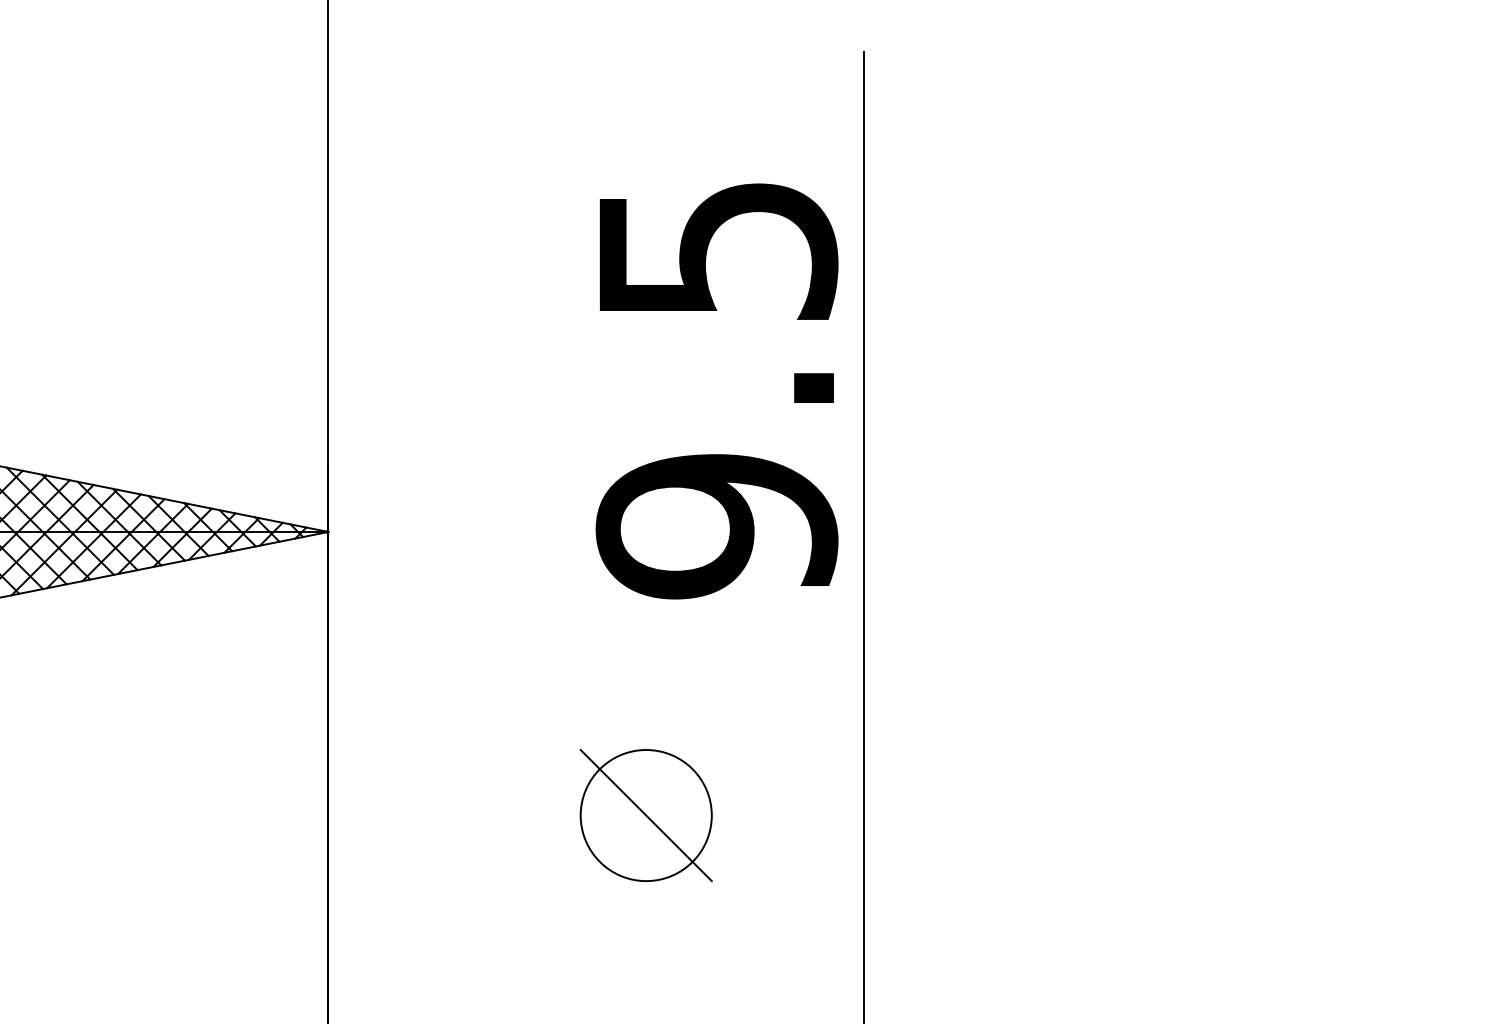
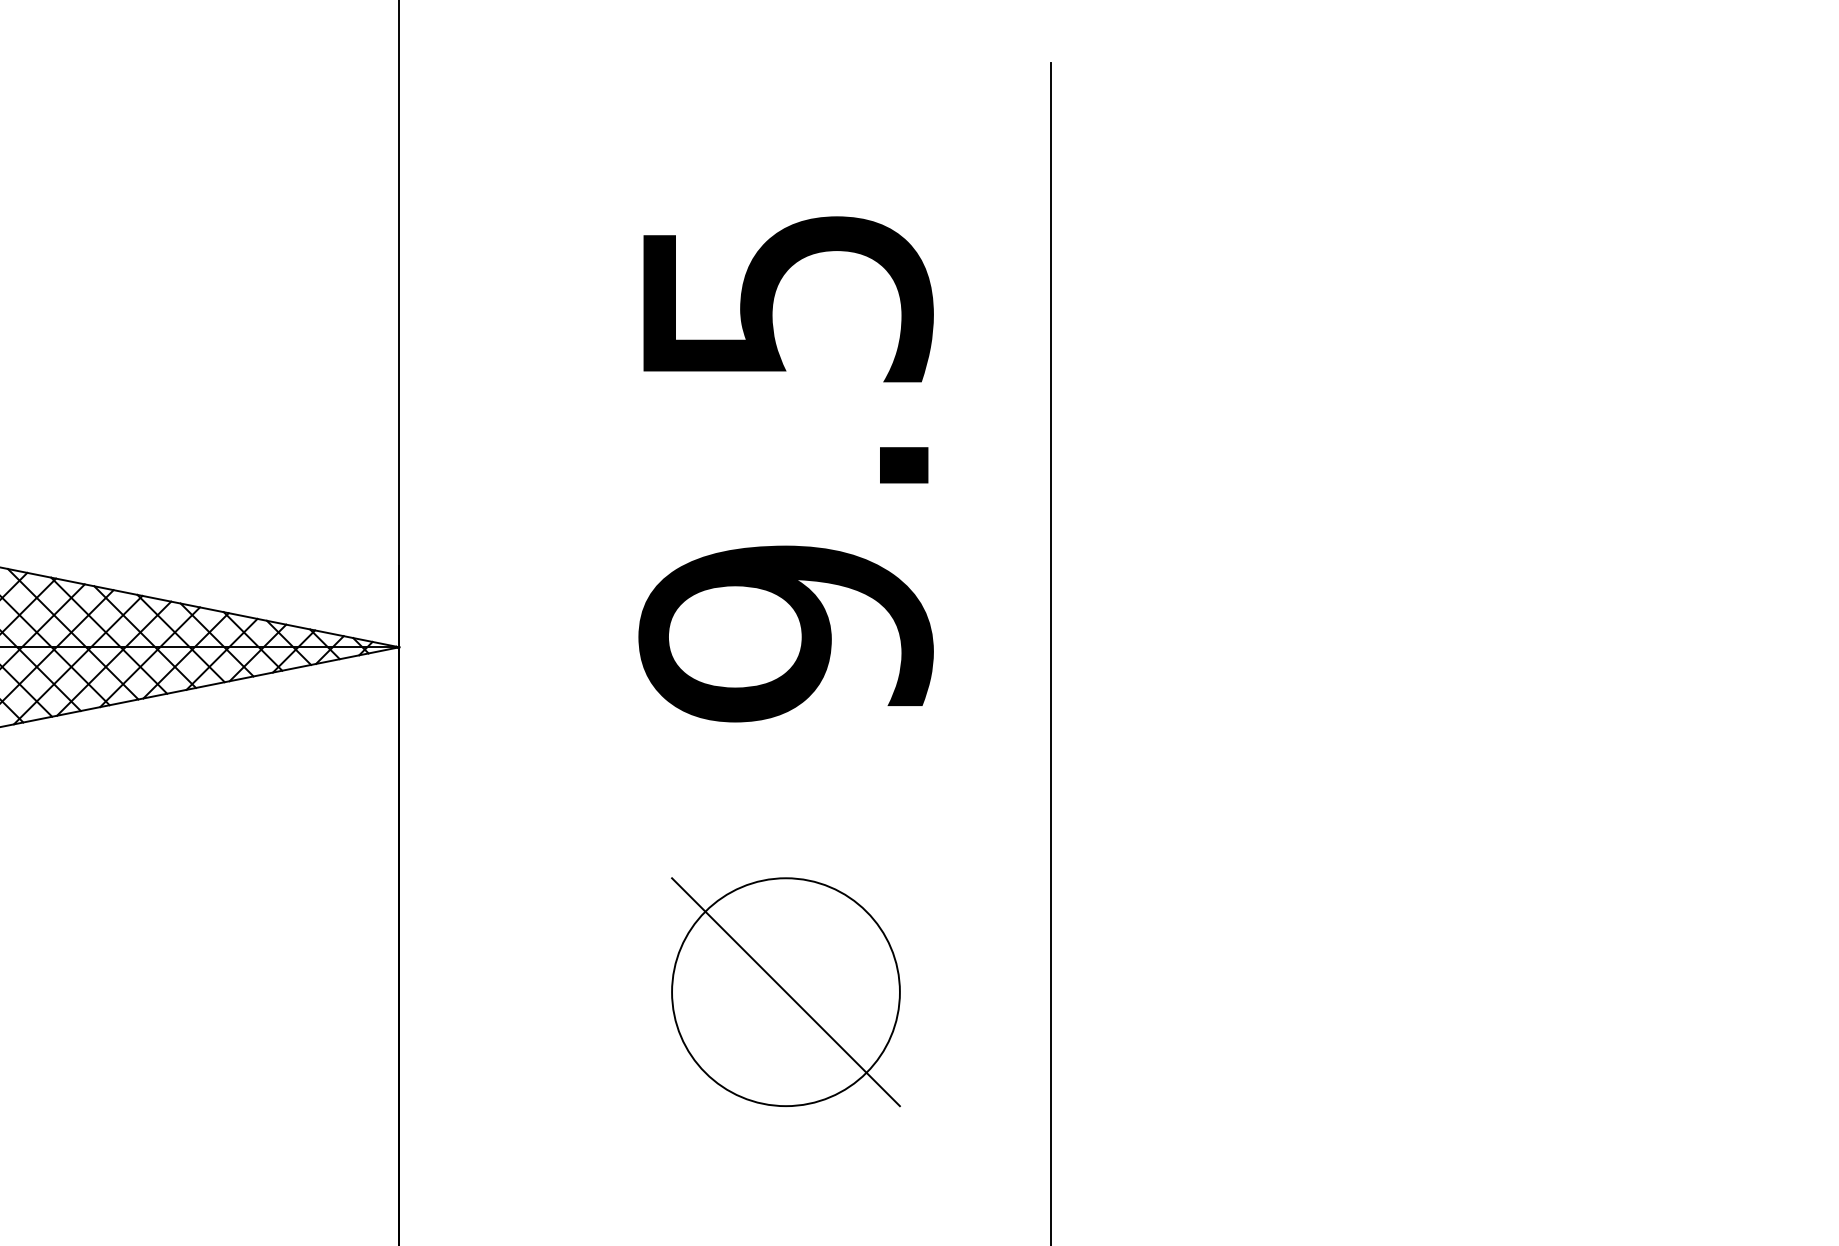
text: (716, 391) -> (785, 469), moved
part: (645, 815) -> (785, 992), size x1.43

